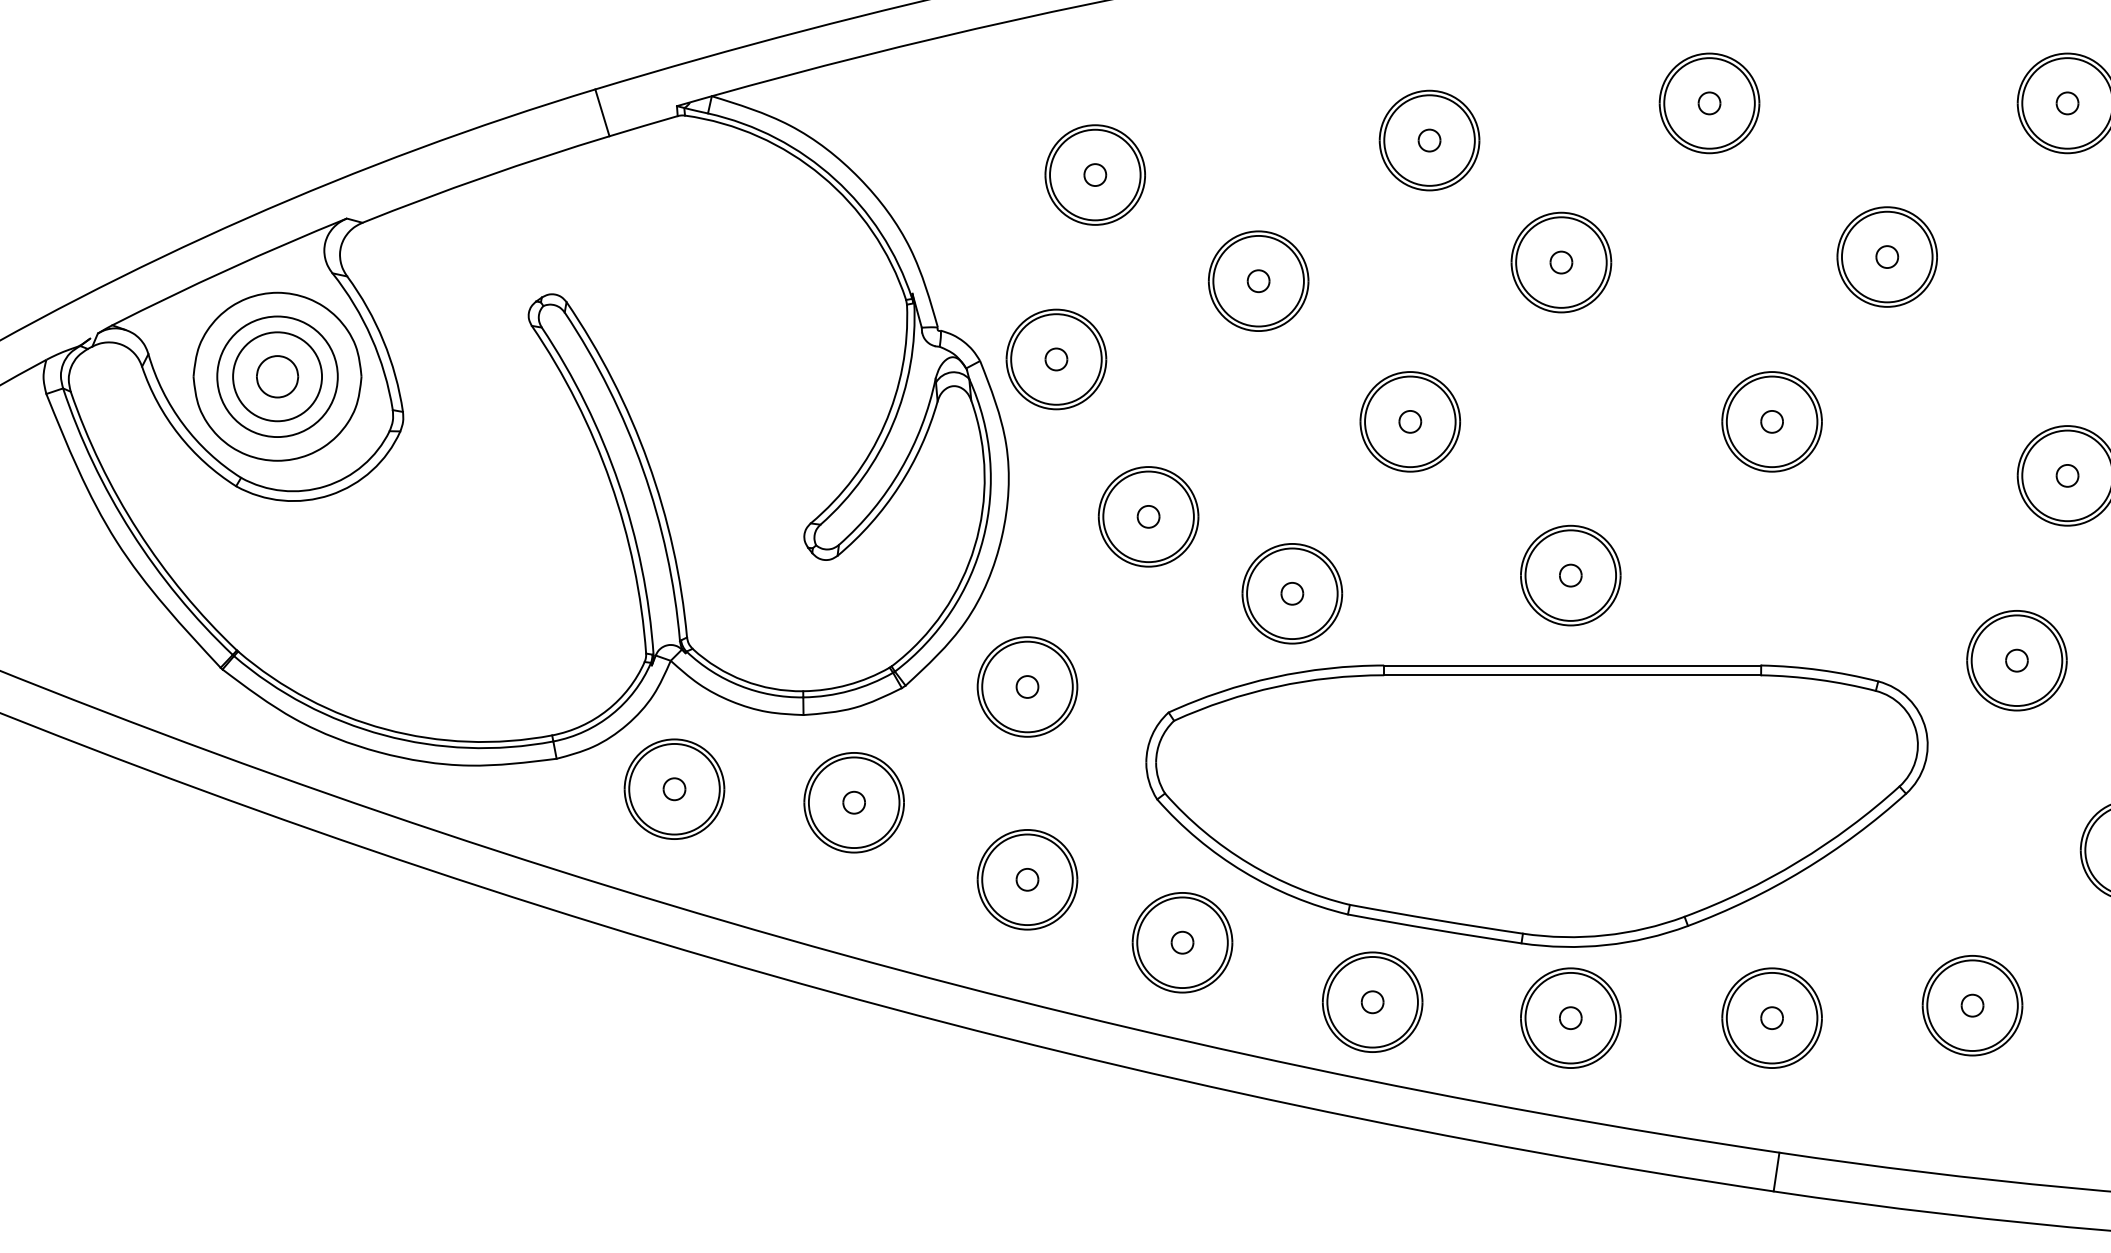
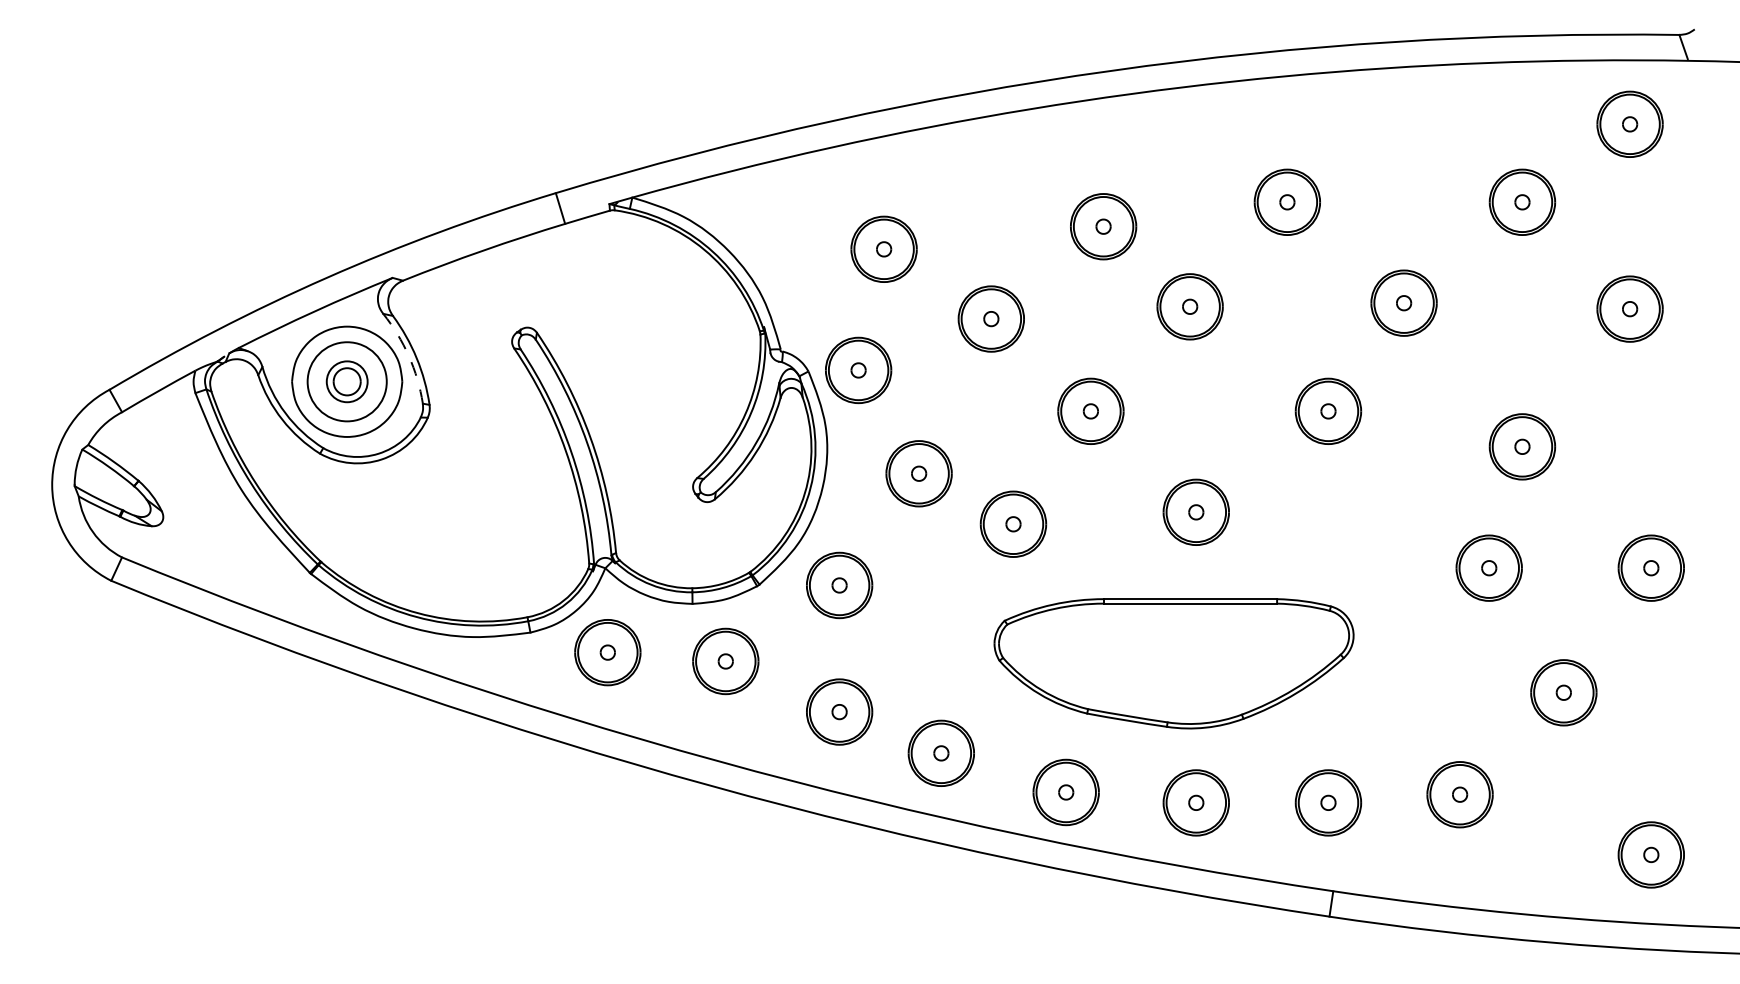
arc: (370, 338) -> (408, 356), solid -> dashed
circle: (277, 376) -> (347, 381), size x0.7
part: (1536, 805) -> (1173, 663), size x0.7

